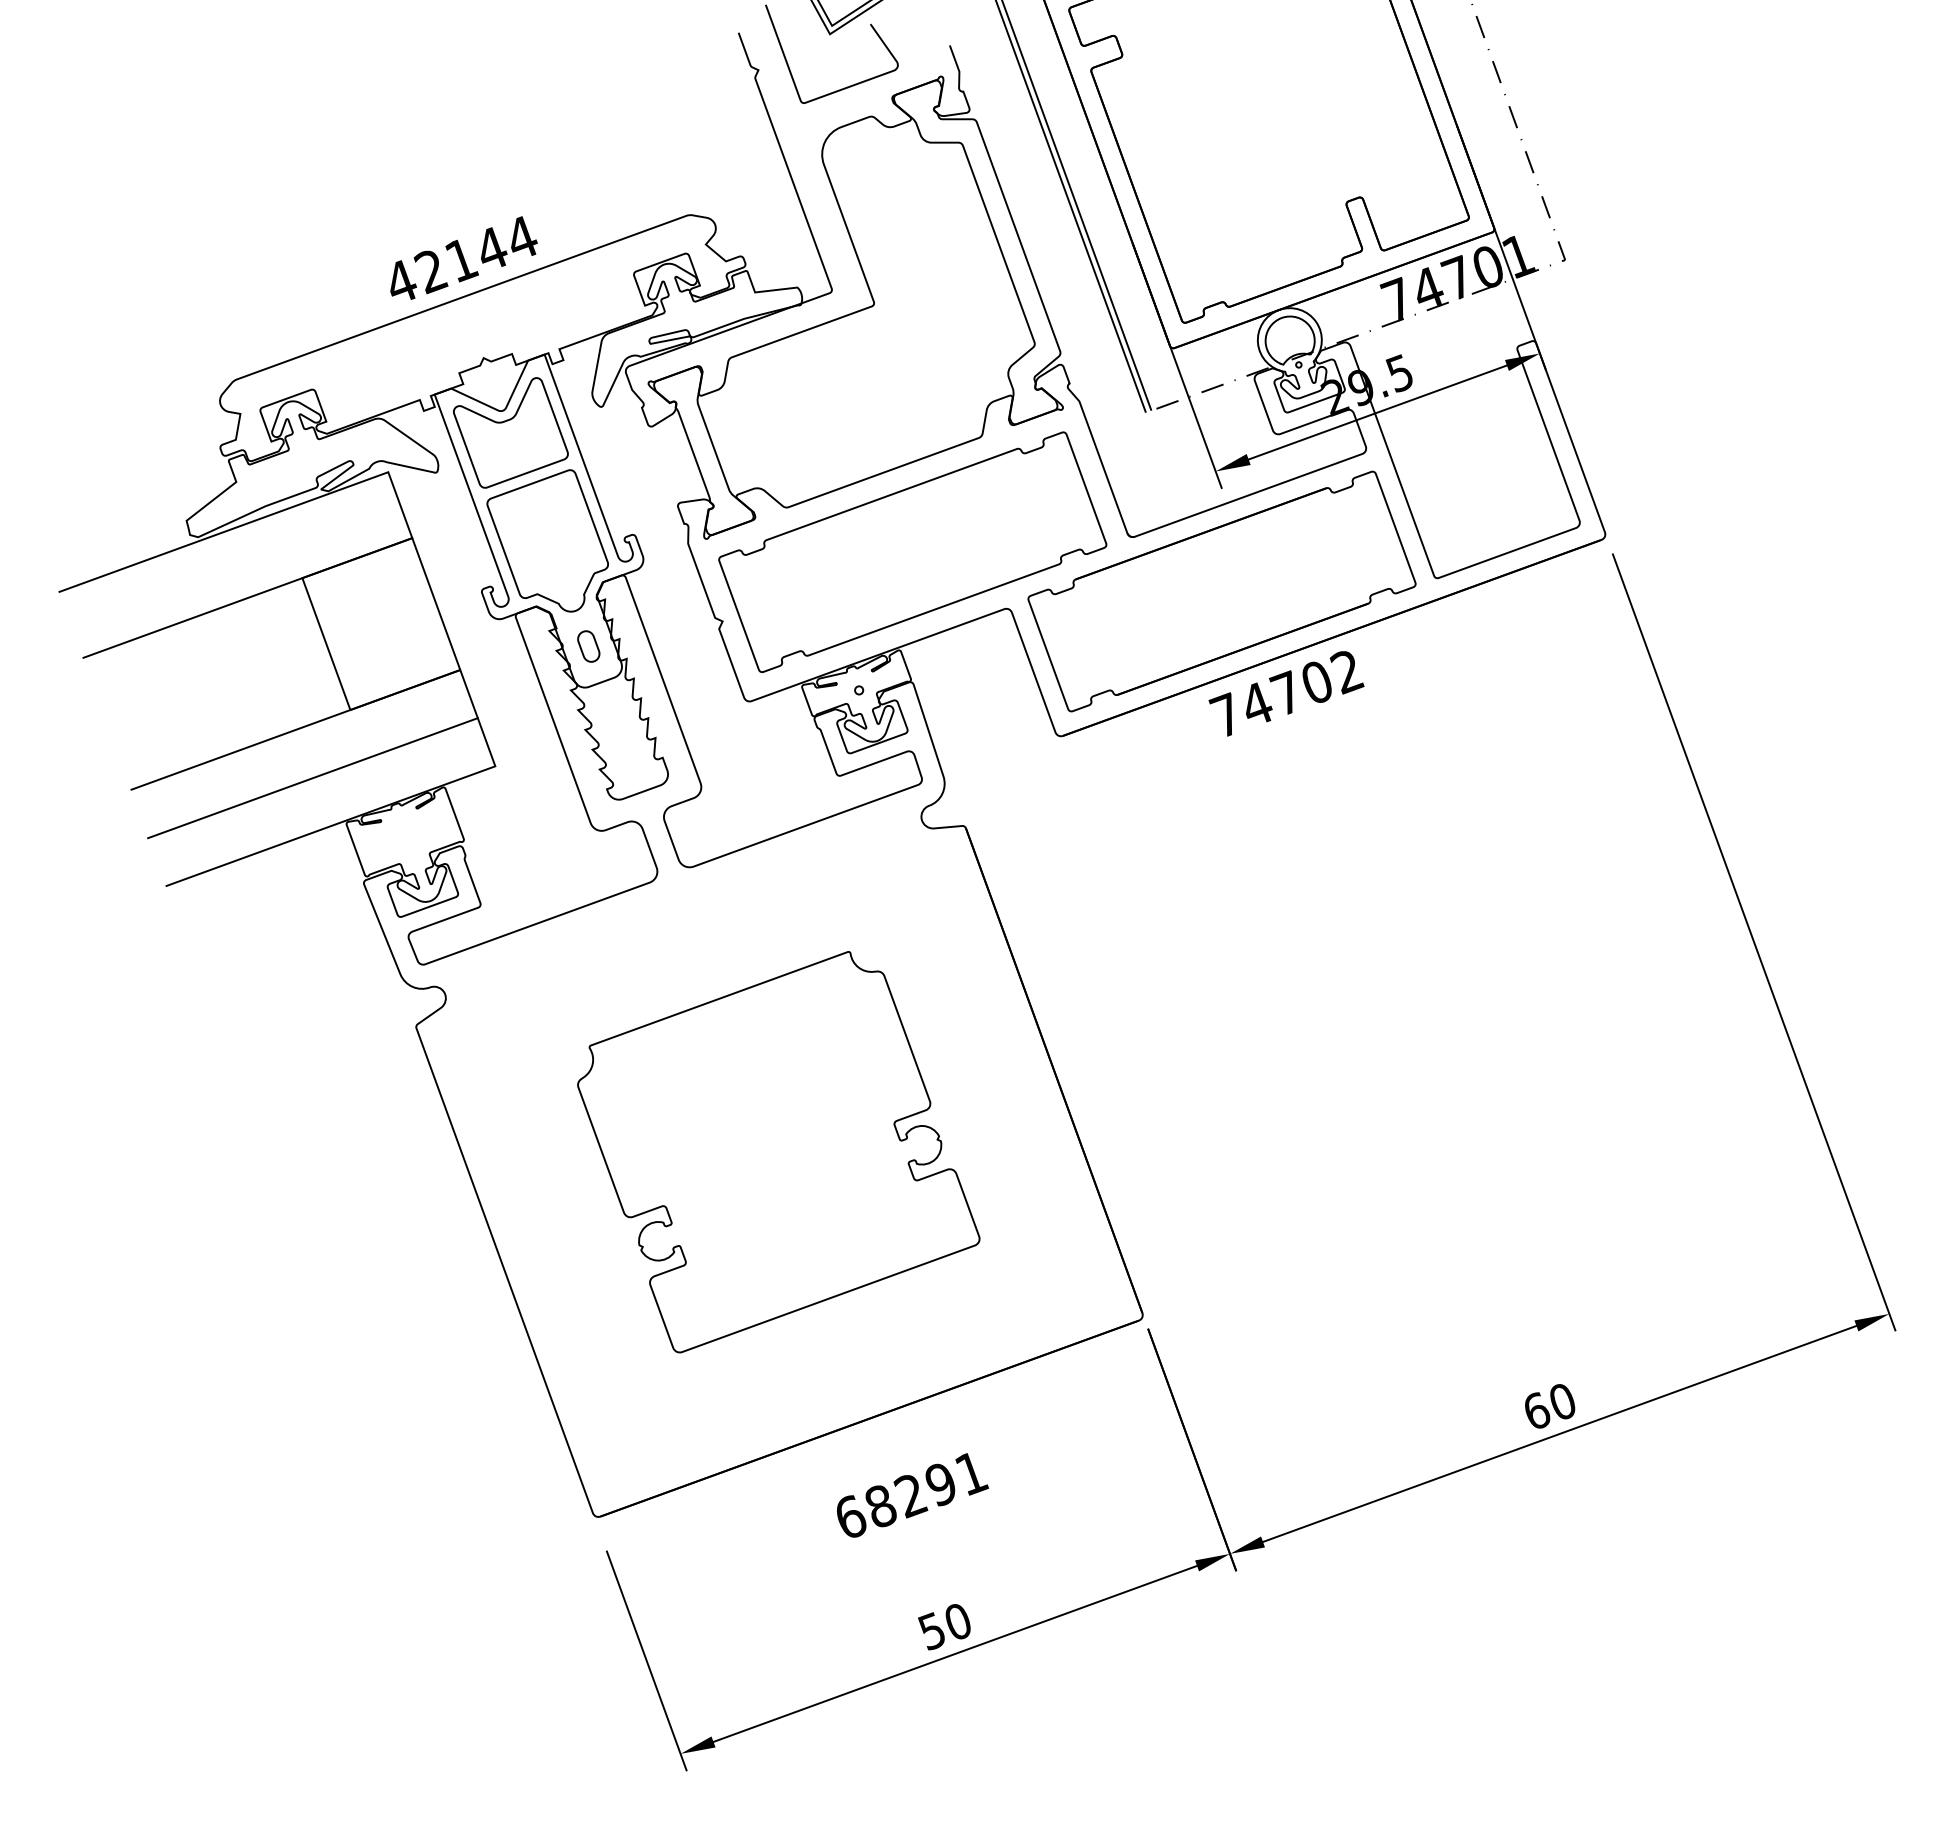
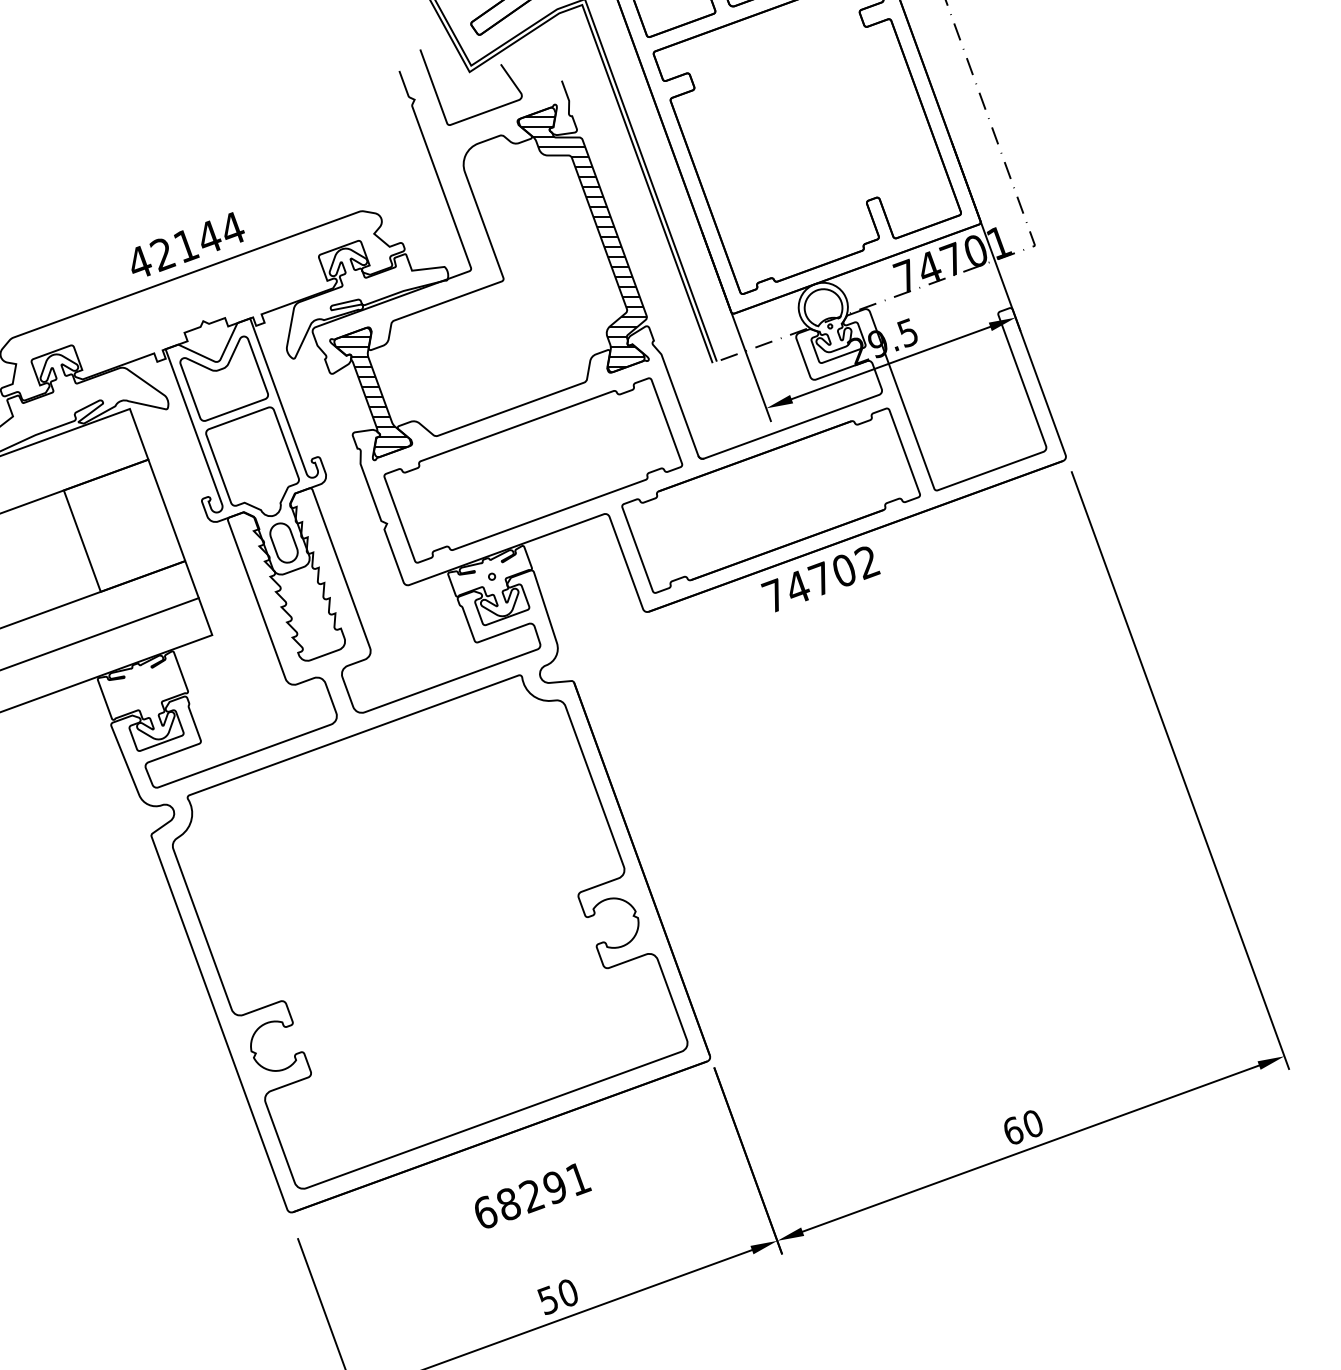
hatch: (978, 254) -> (583, 241), added
hatch: (702, 456) -> (371, 396), added
part: (588, 646) -> (283, 542), size x1.67
part: (778, 1151) -> (430, 931), size x1.67

